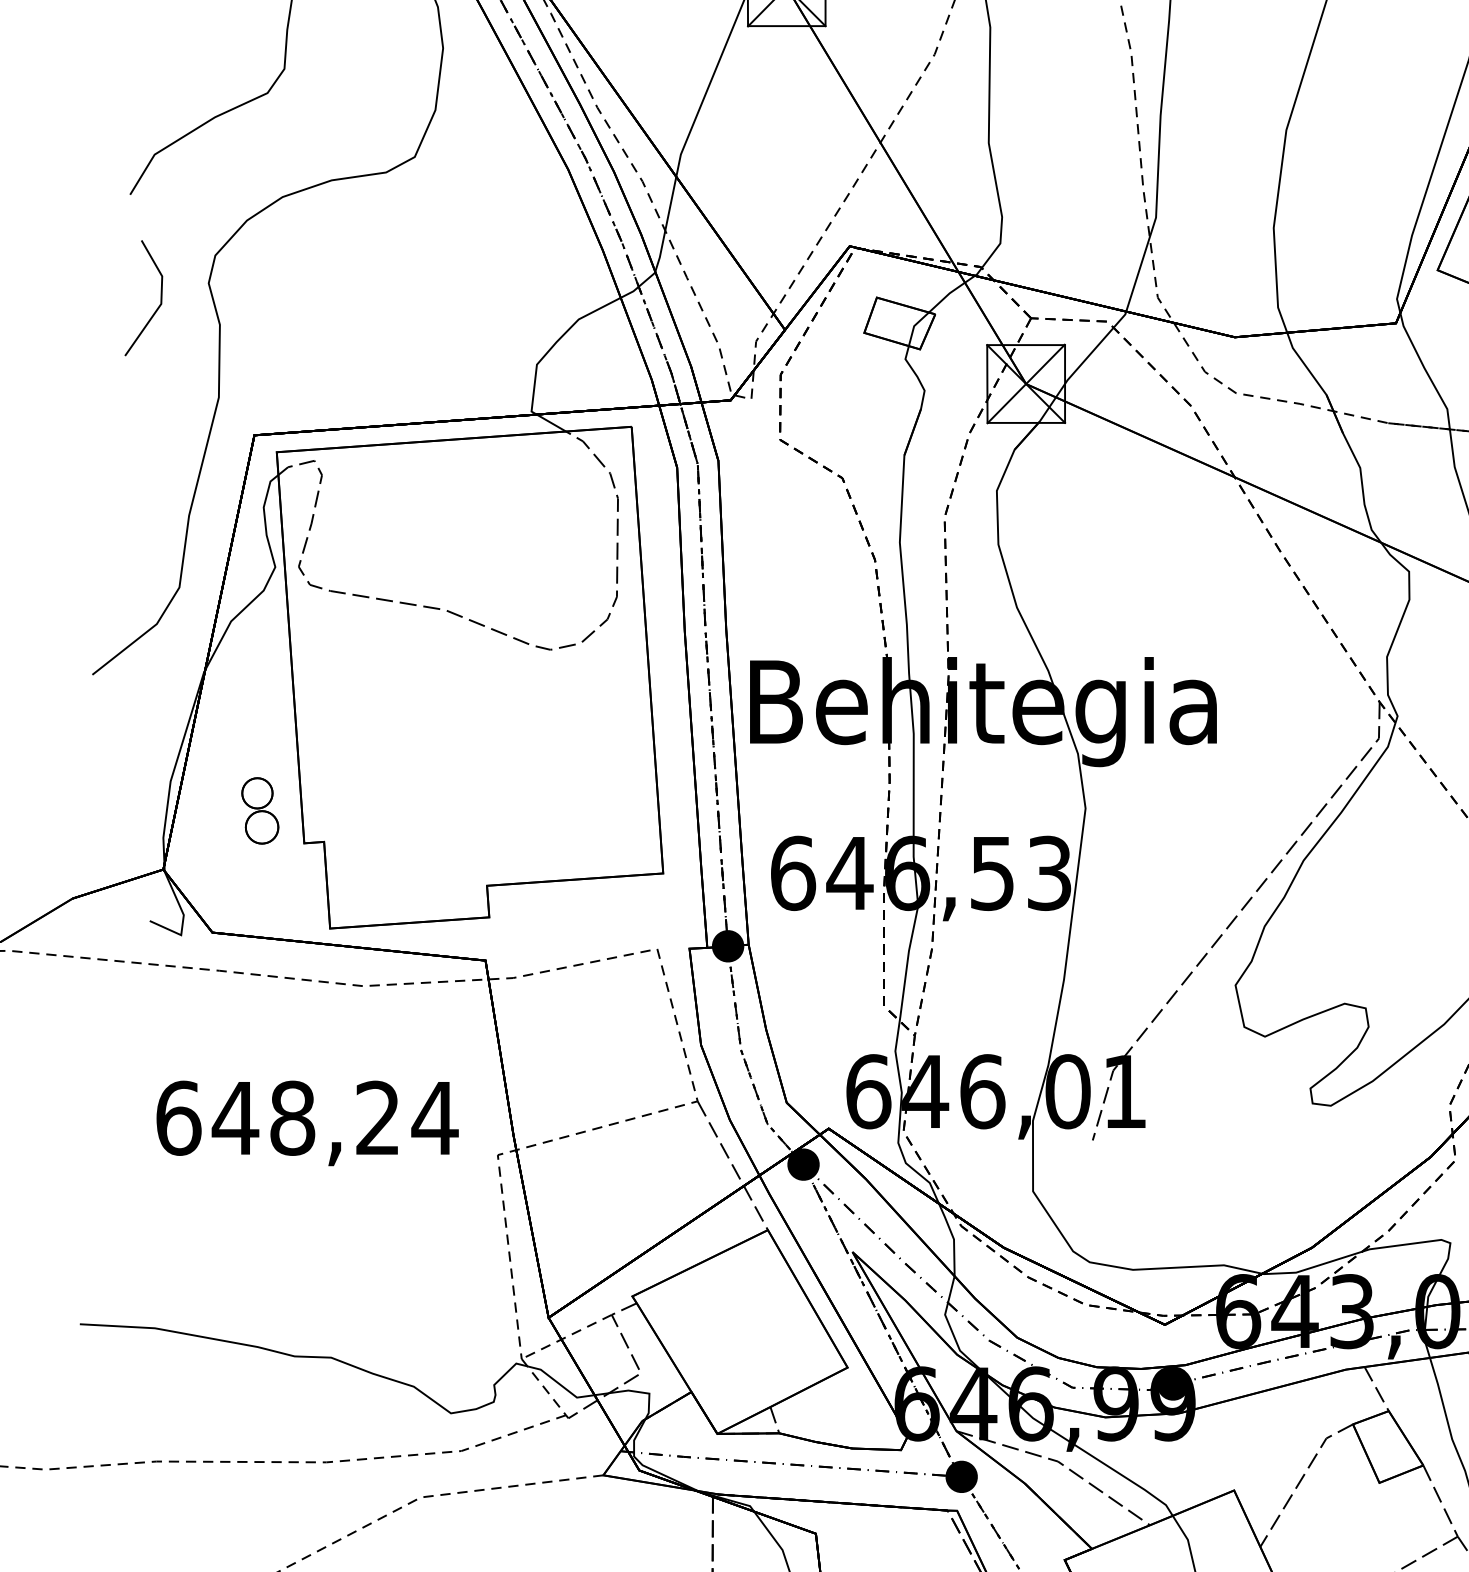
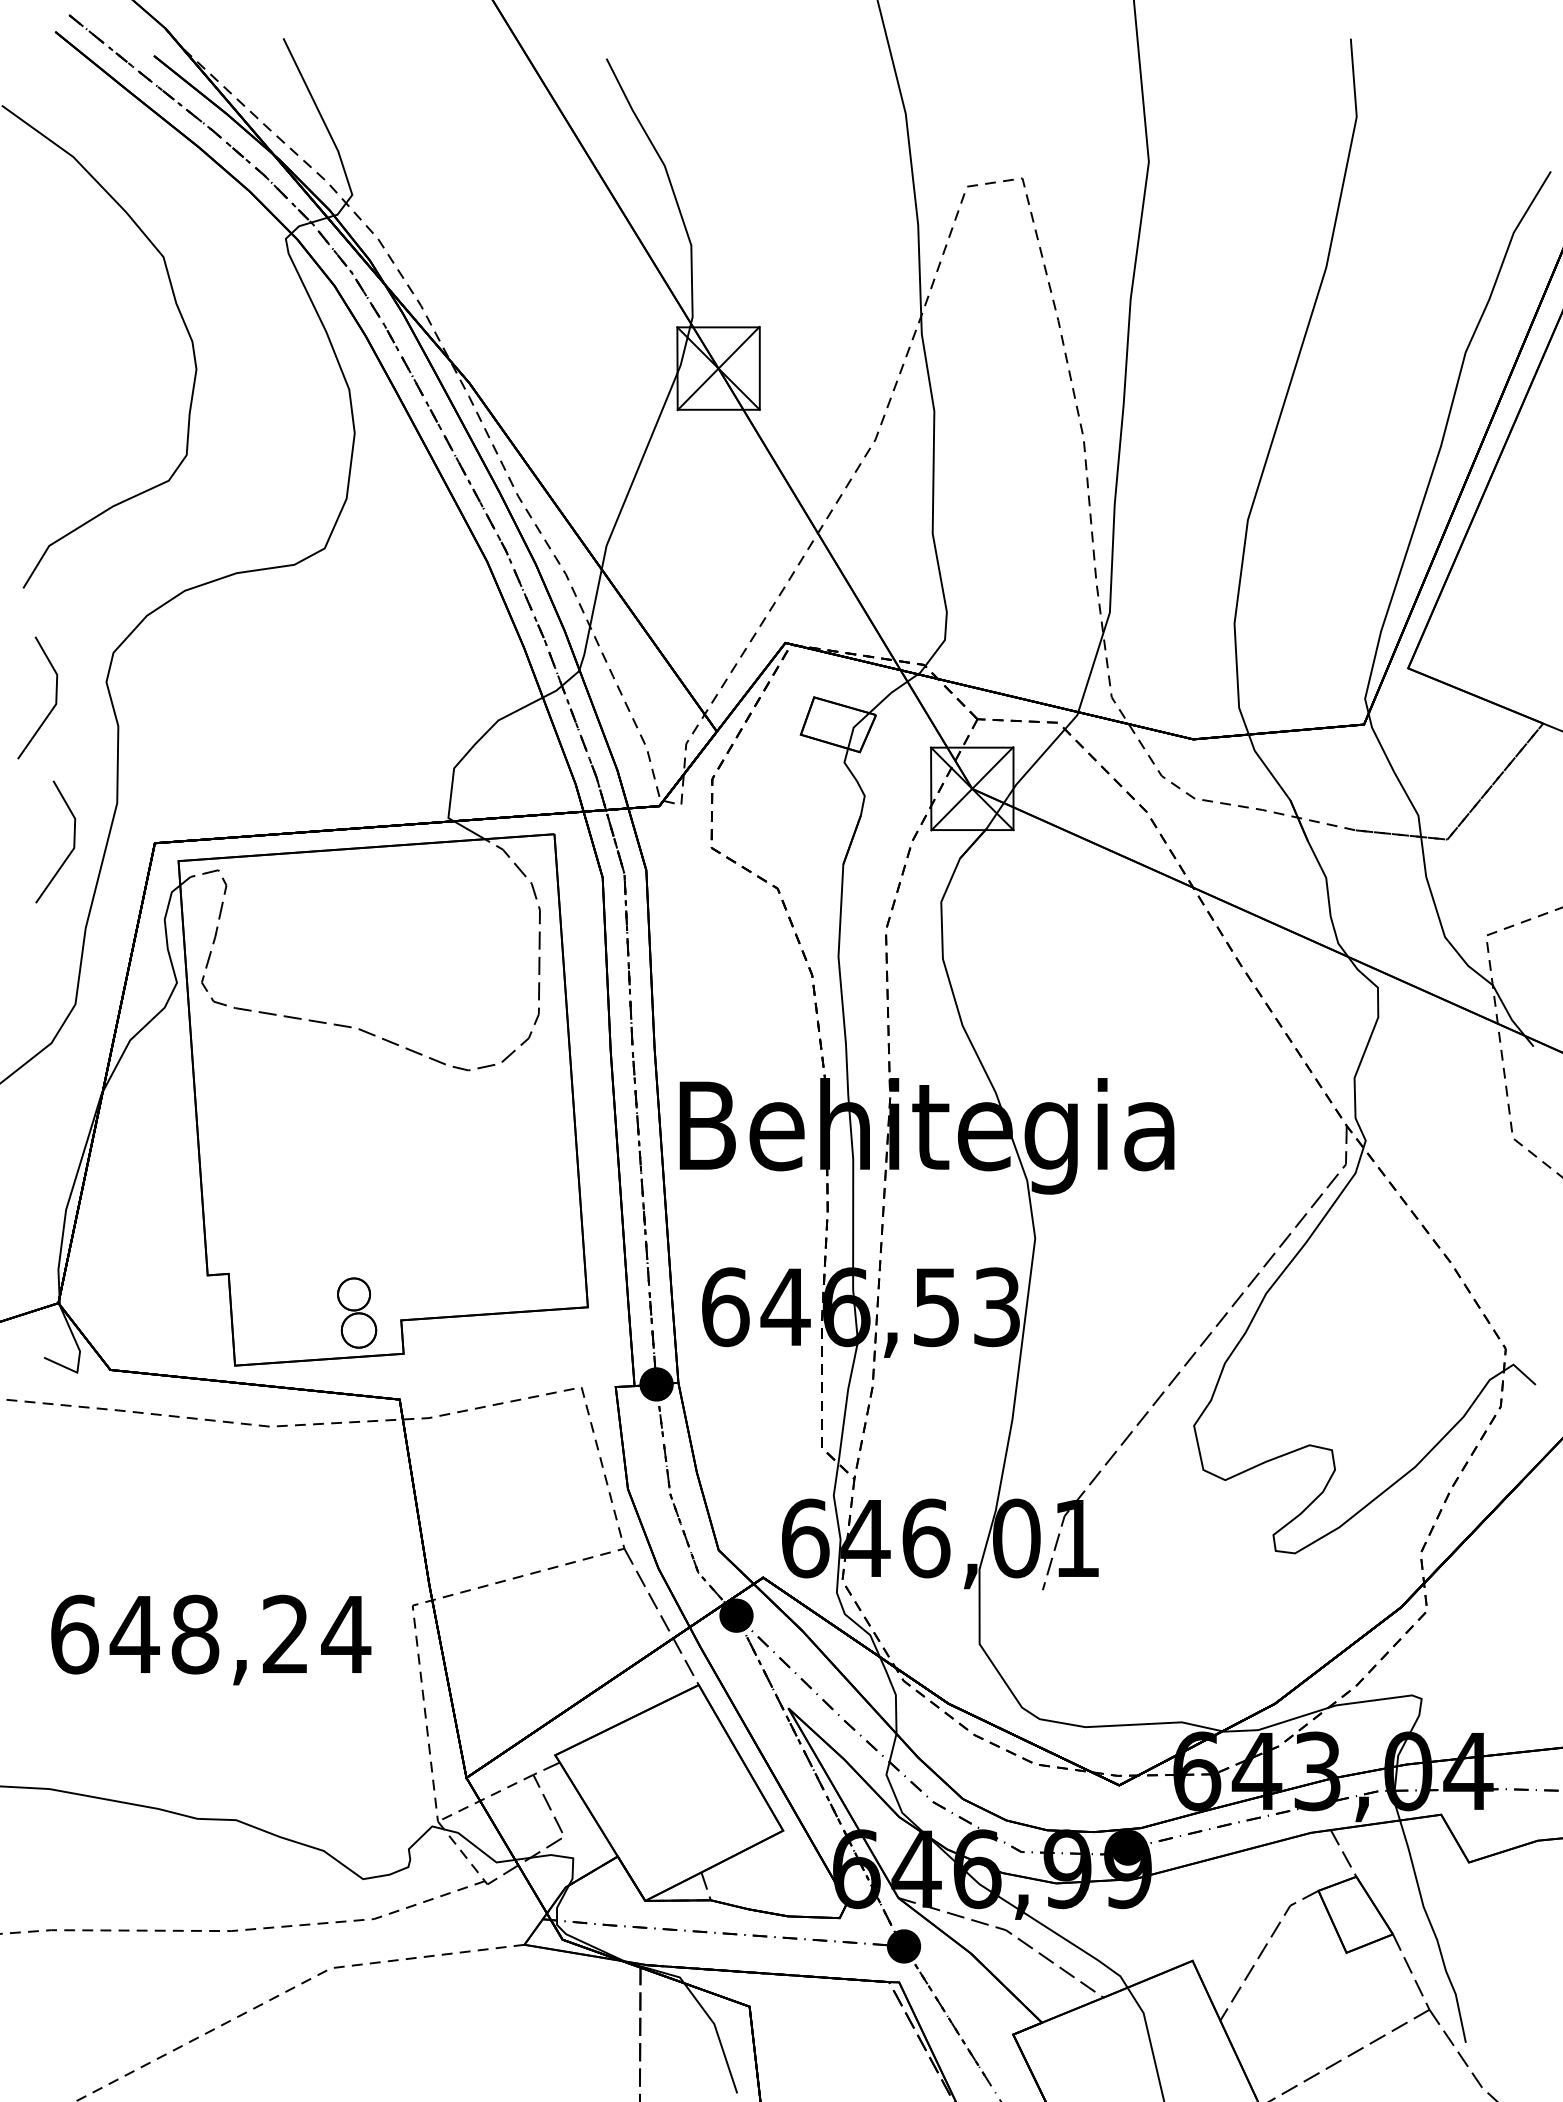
line: (177, 433) -> (73, 841), added
part: (260, 810) -> (357, 1312), moved
text: (307, 1122) -> (211, 1639), moved

